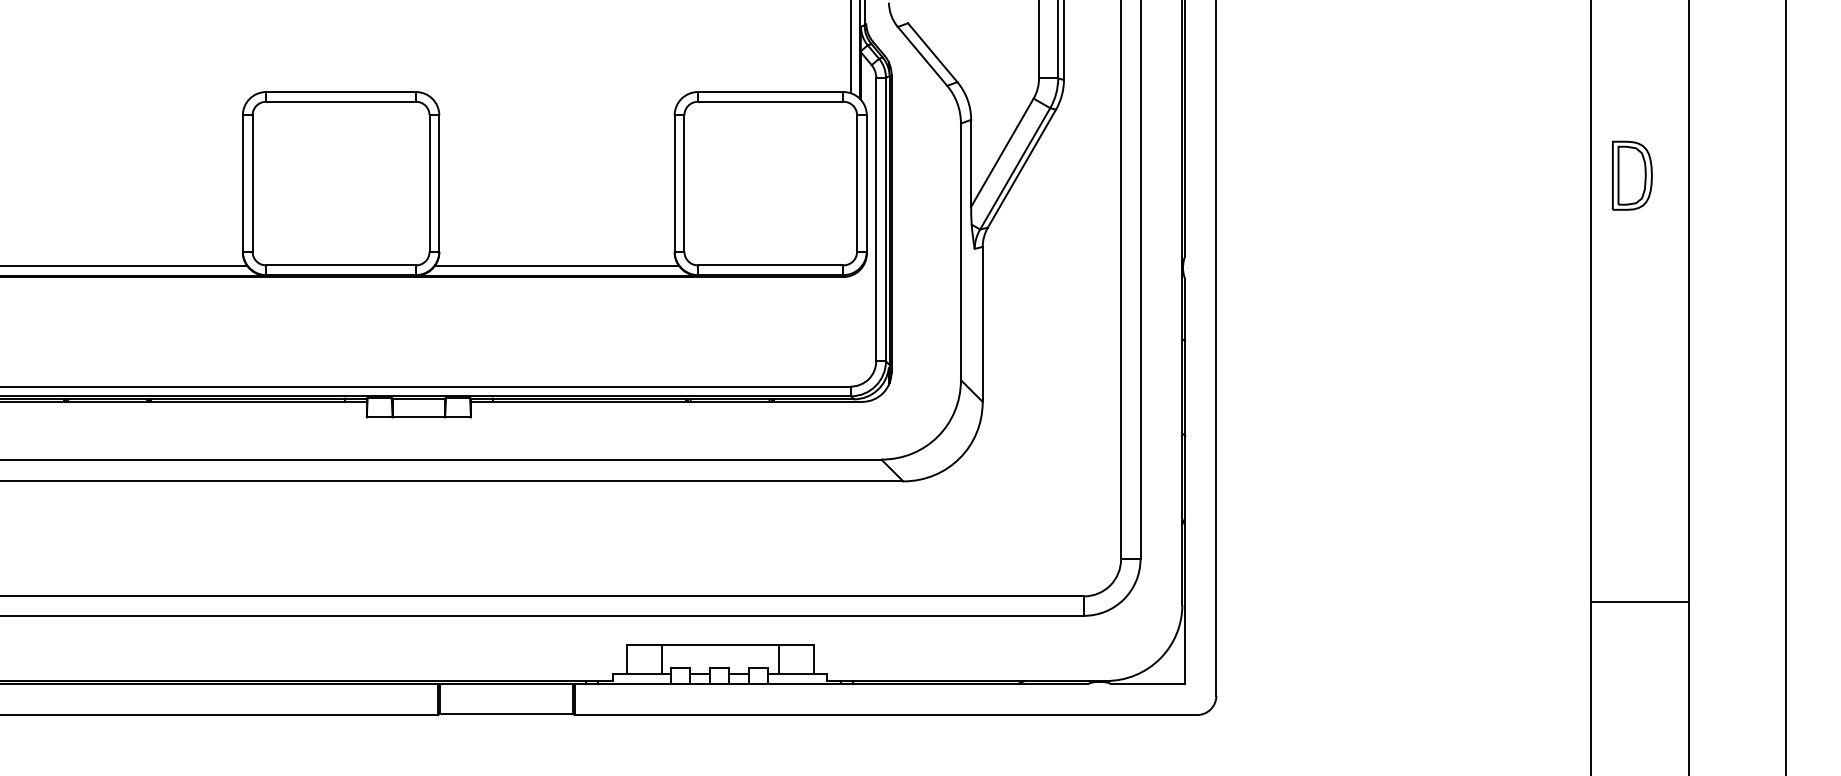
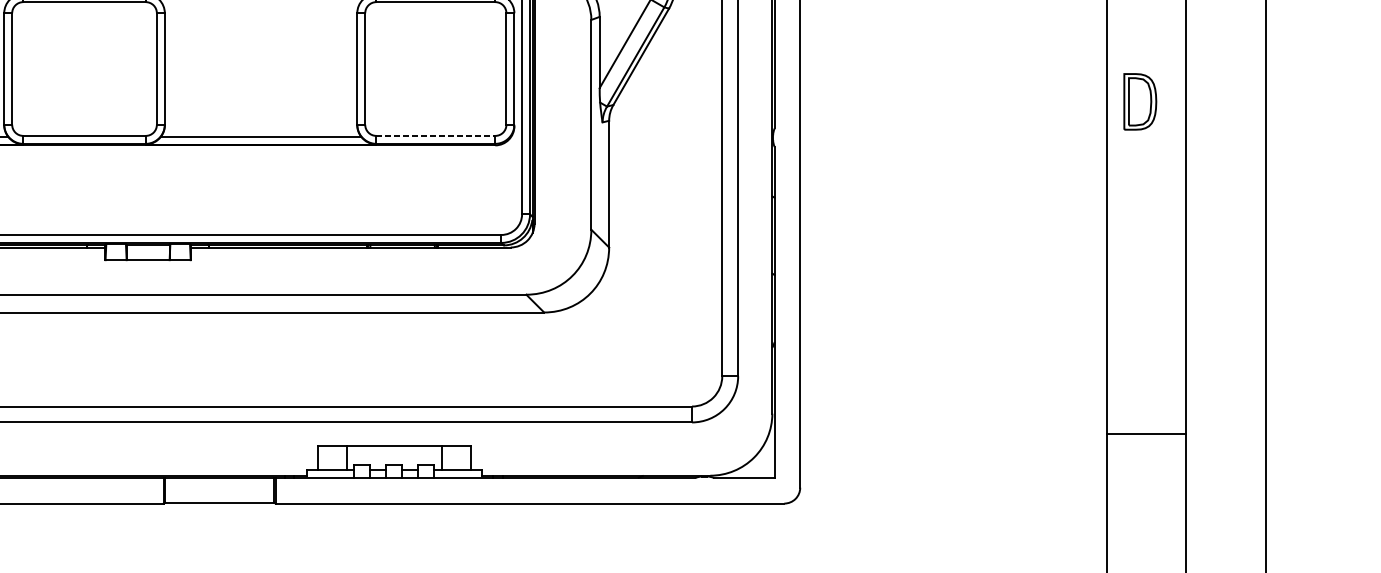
part: (1632, 175) -> (1140, 101), moved
line: (770, 265) -> (435, 135), solid -> dashed
line: (1639, 601) -> (1146, 433), moved

